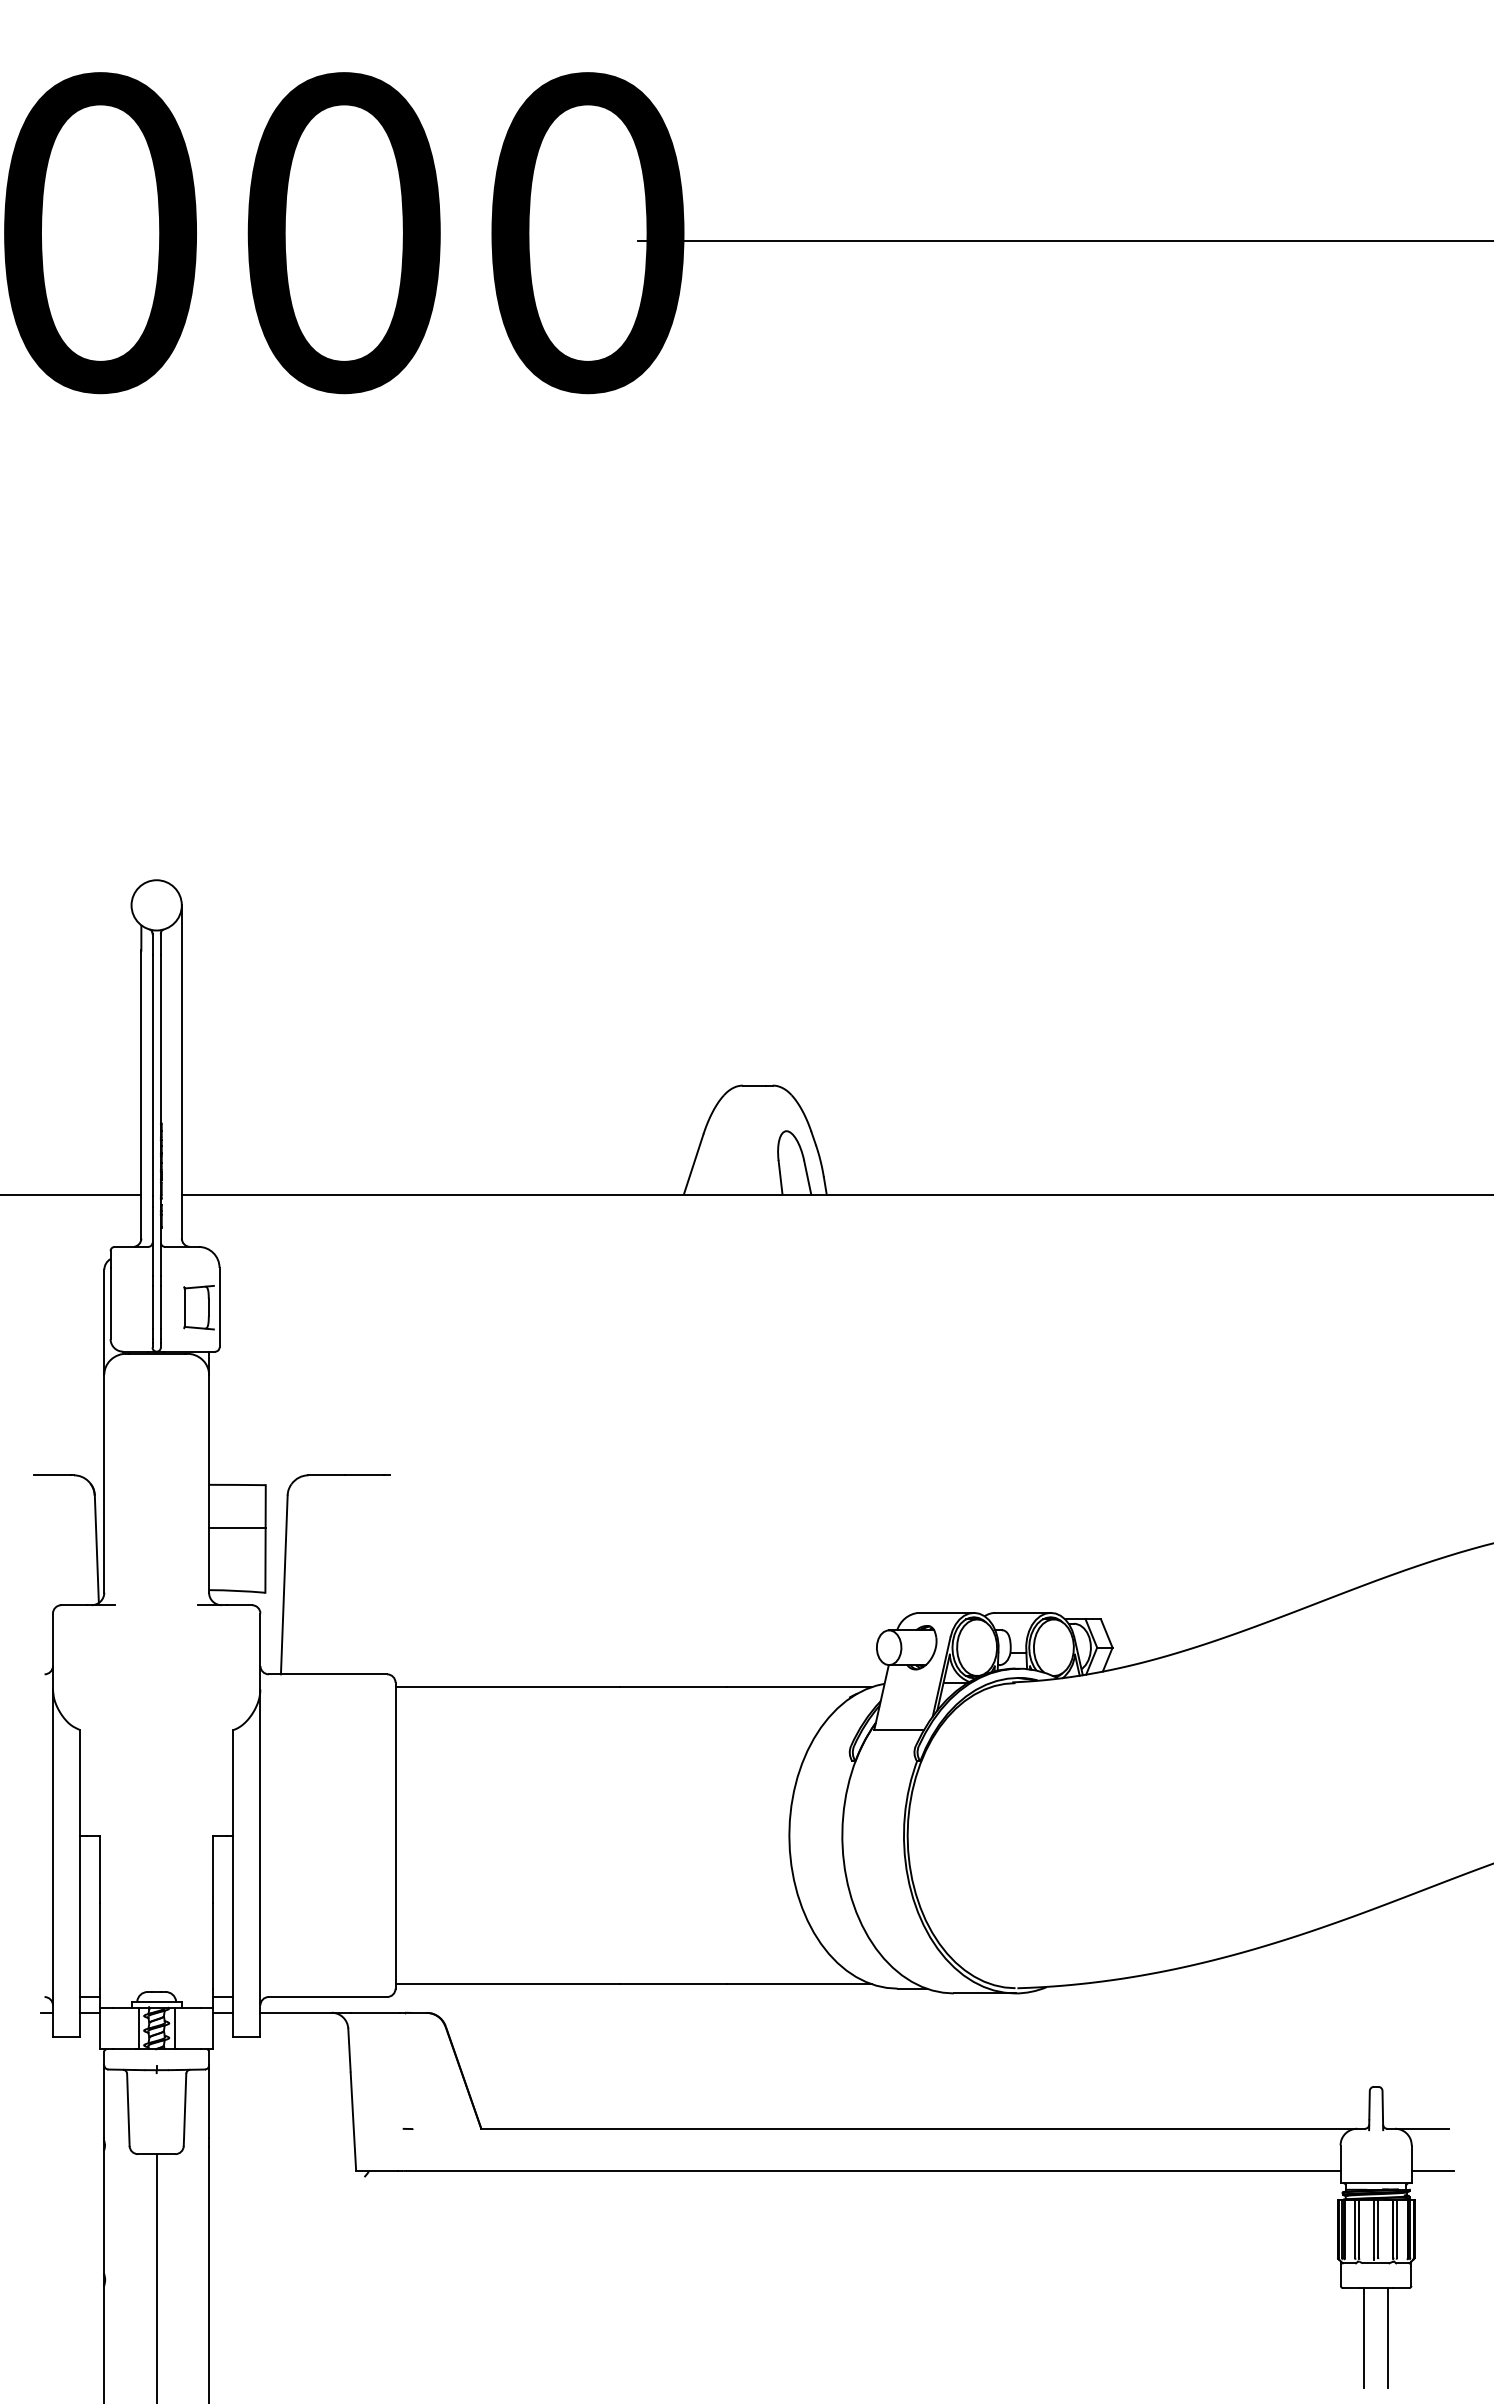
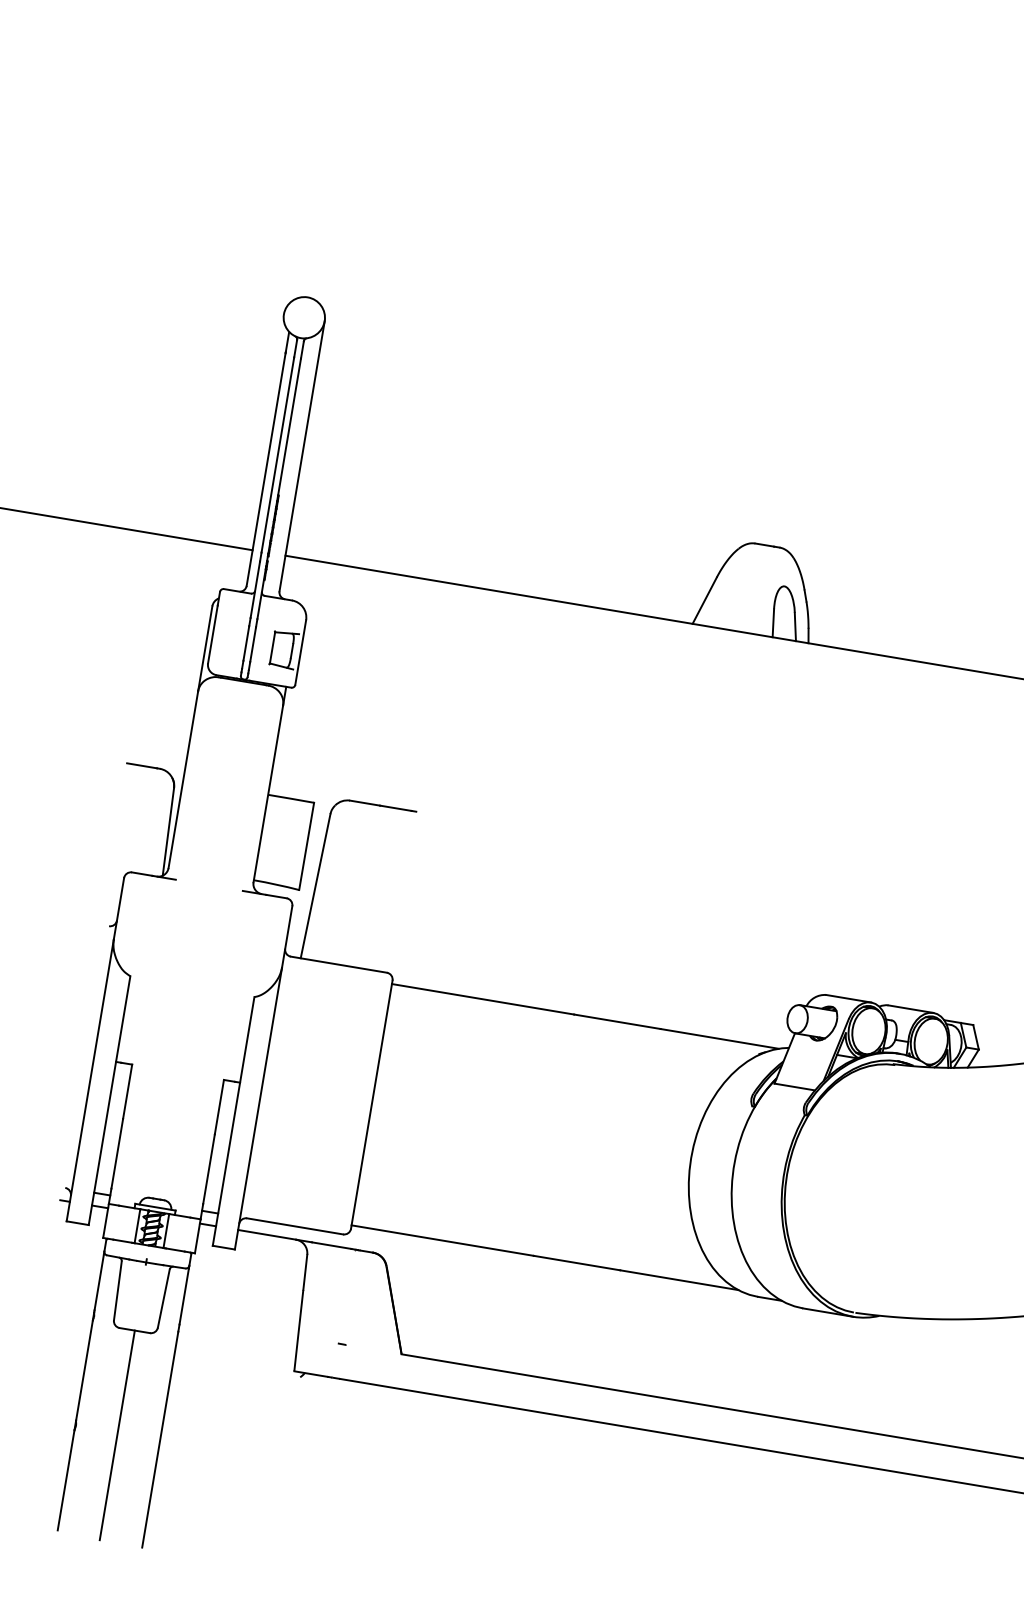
line: (237, 1527) -> (285, 833), removed

